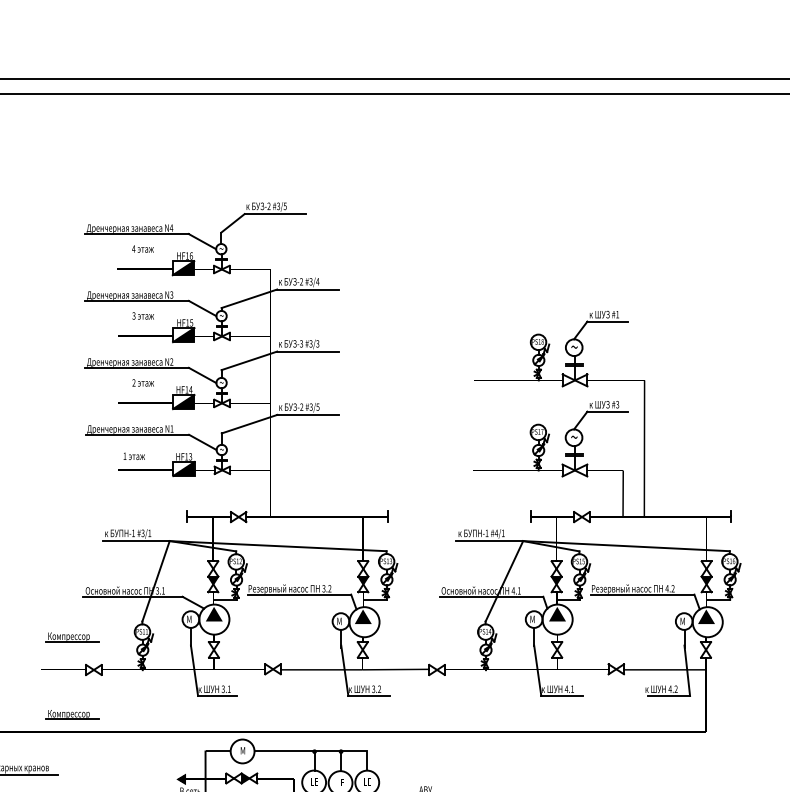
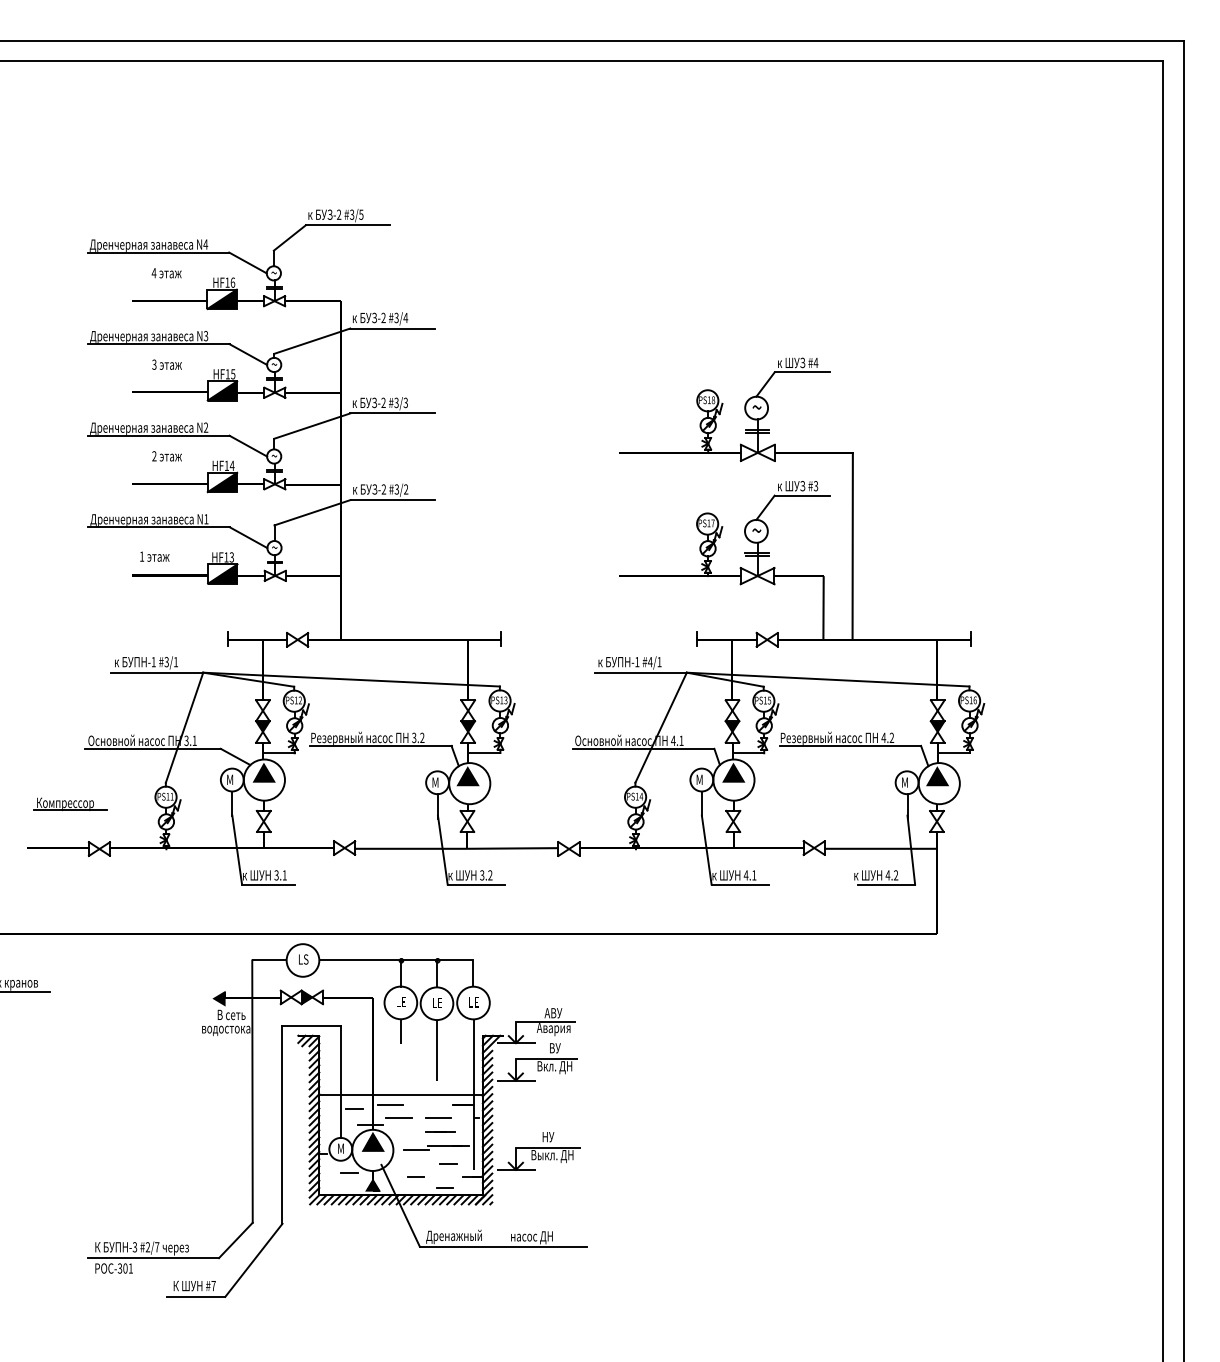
text: (617, 314) -> (815, 362), #1 -> #4
text: (301, 344) -> (383, 403), -3 -> -2
text: (318, 407) -> (406, 489), #3/5 -> #3/2
part: (72, 714) -> (70, 910), removed
text: (242, 750) -> (303, 959), М -> LS

